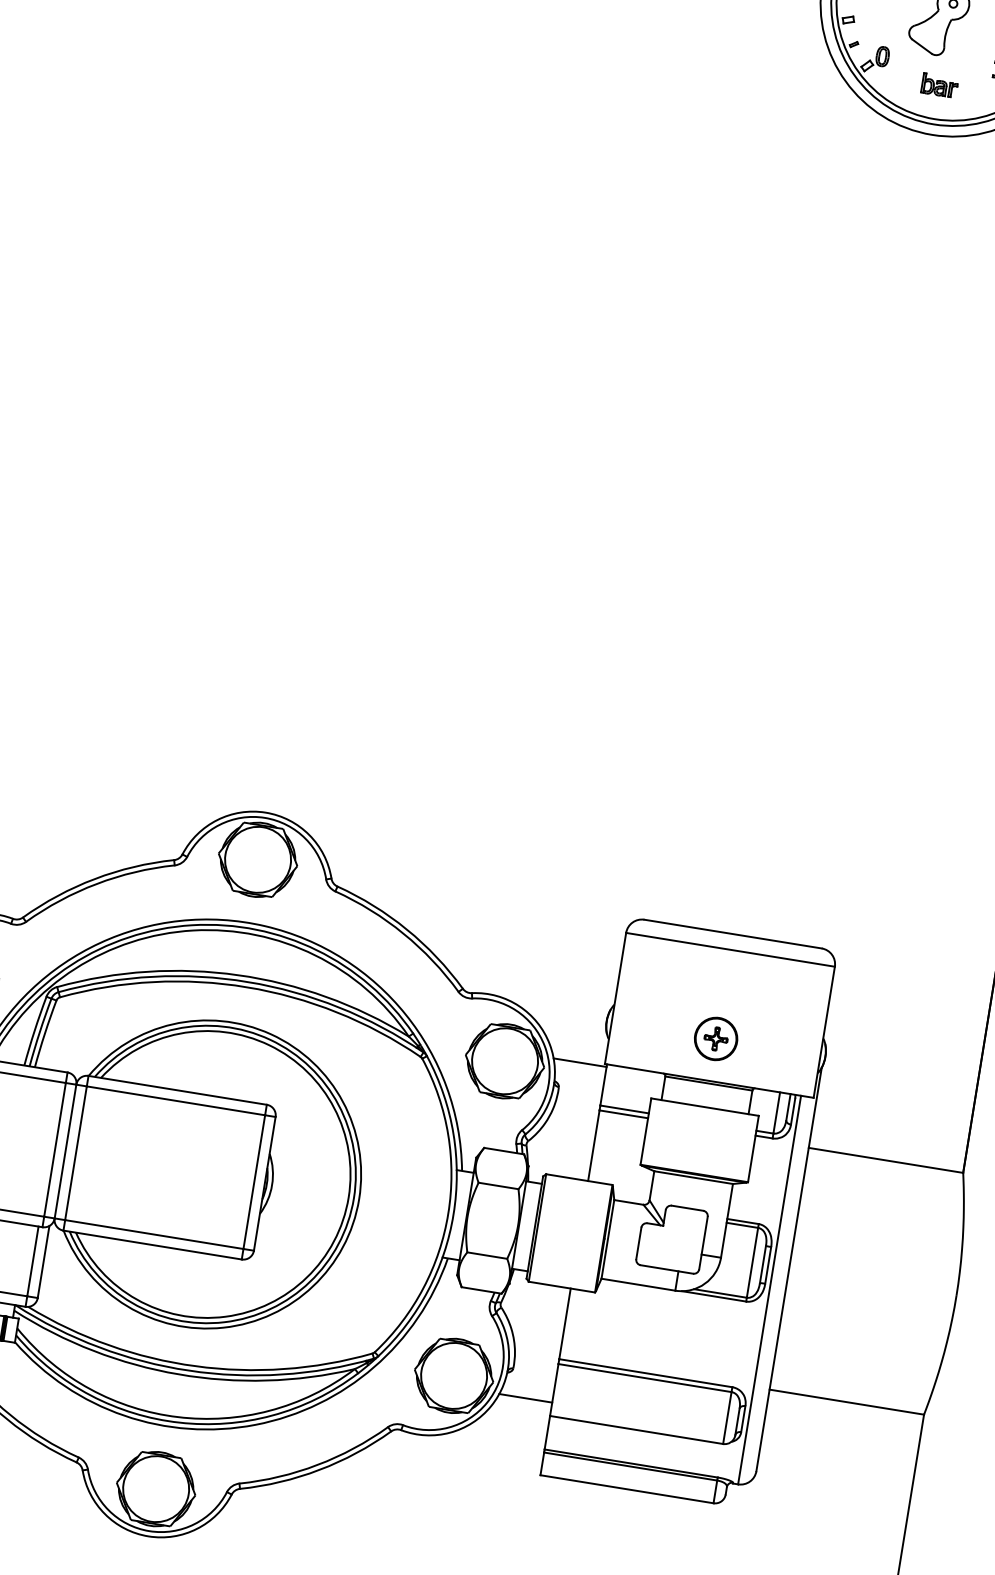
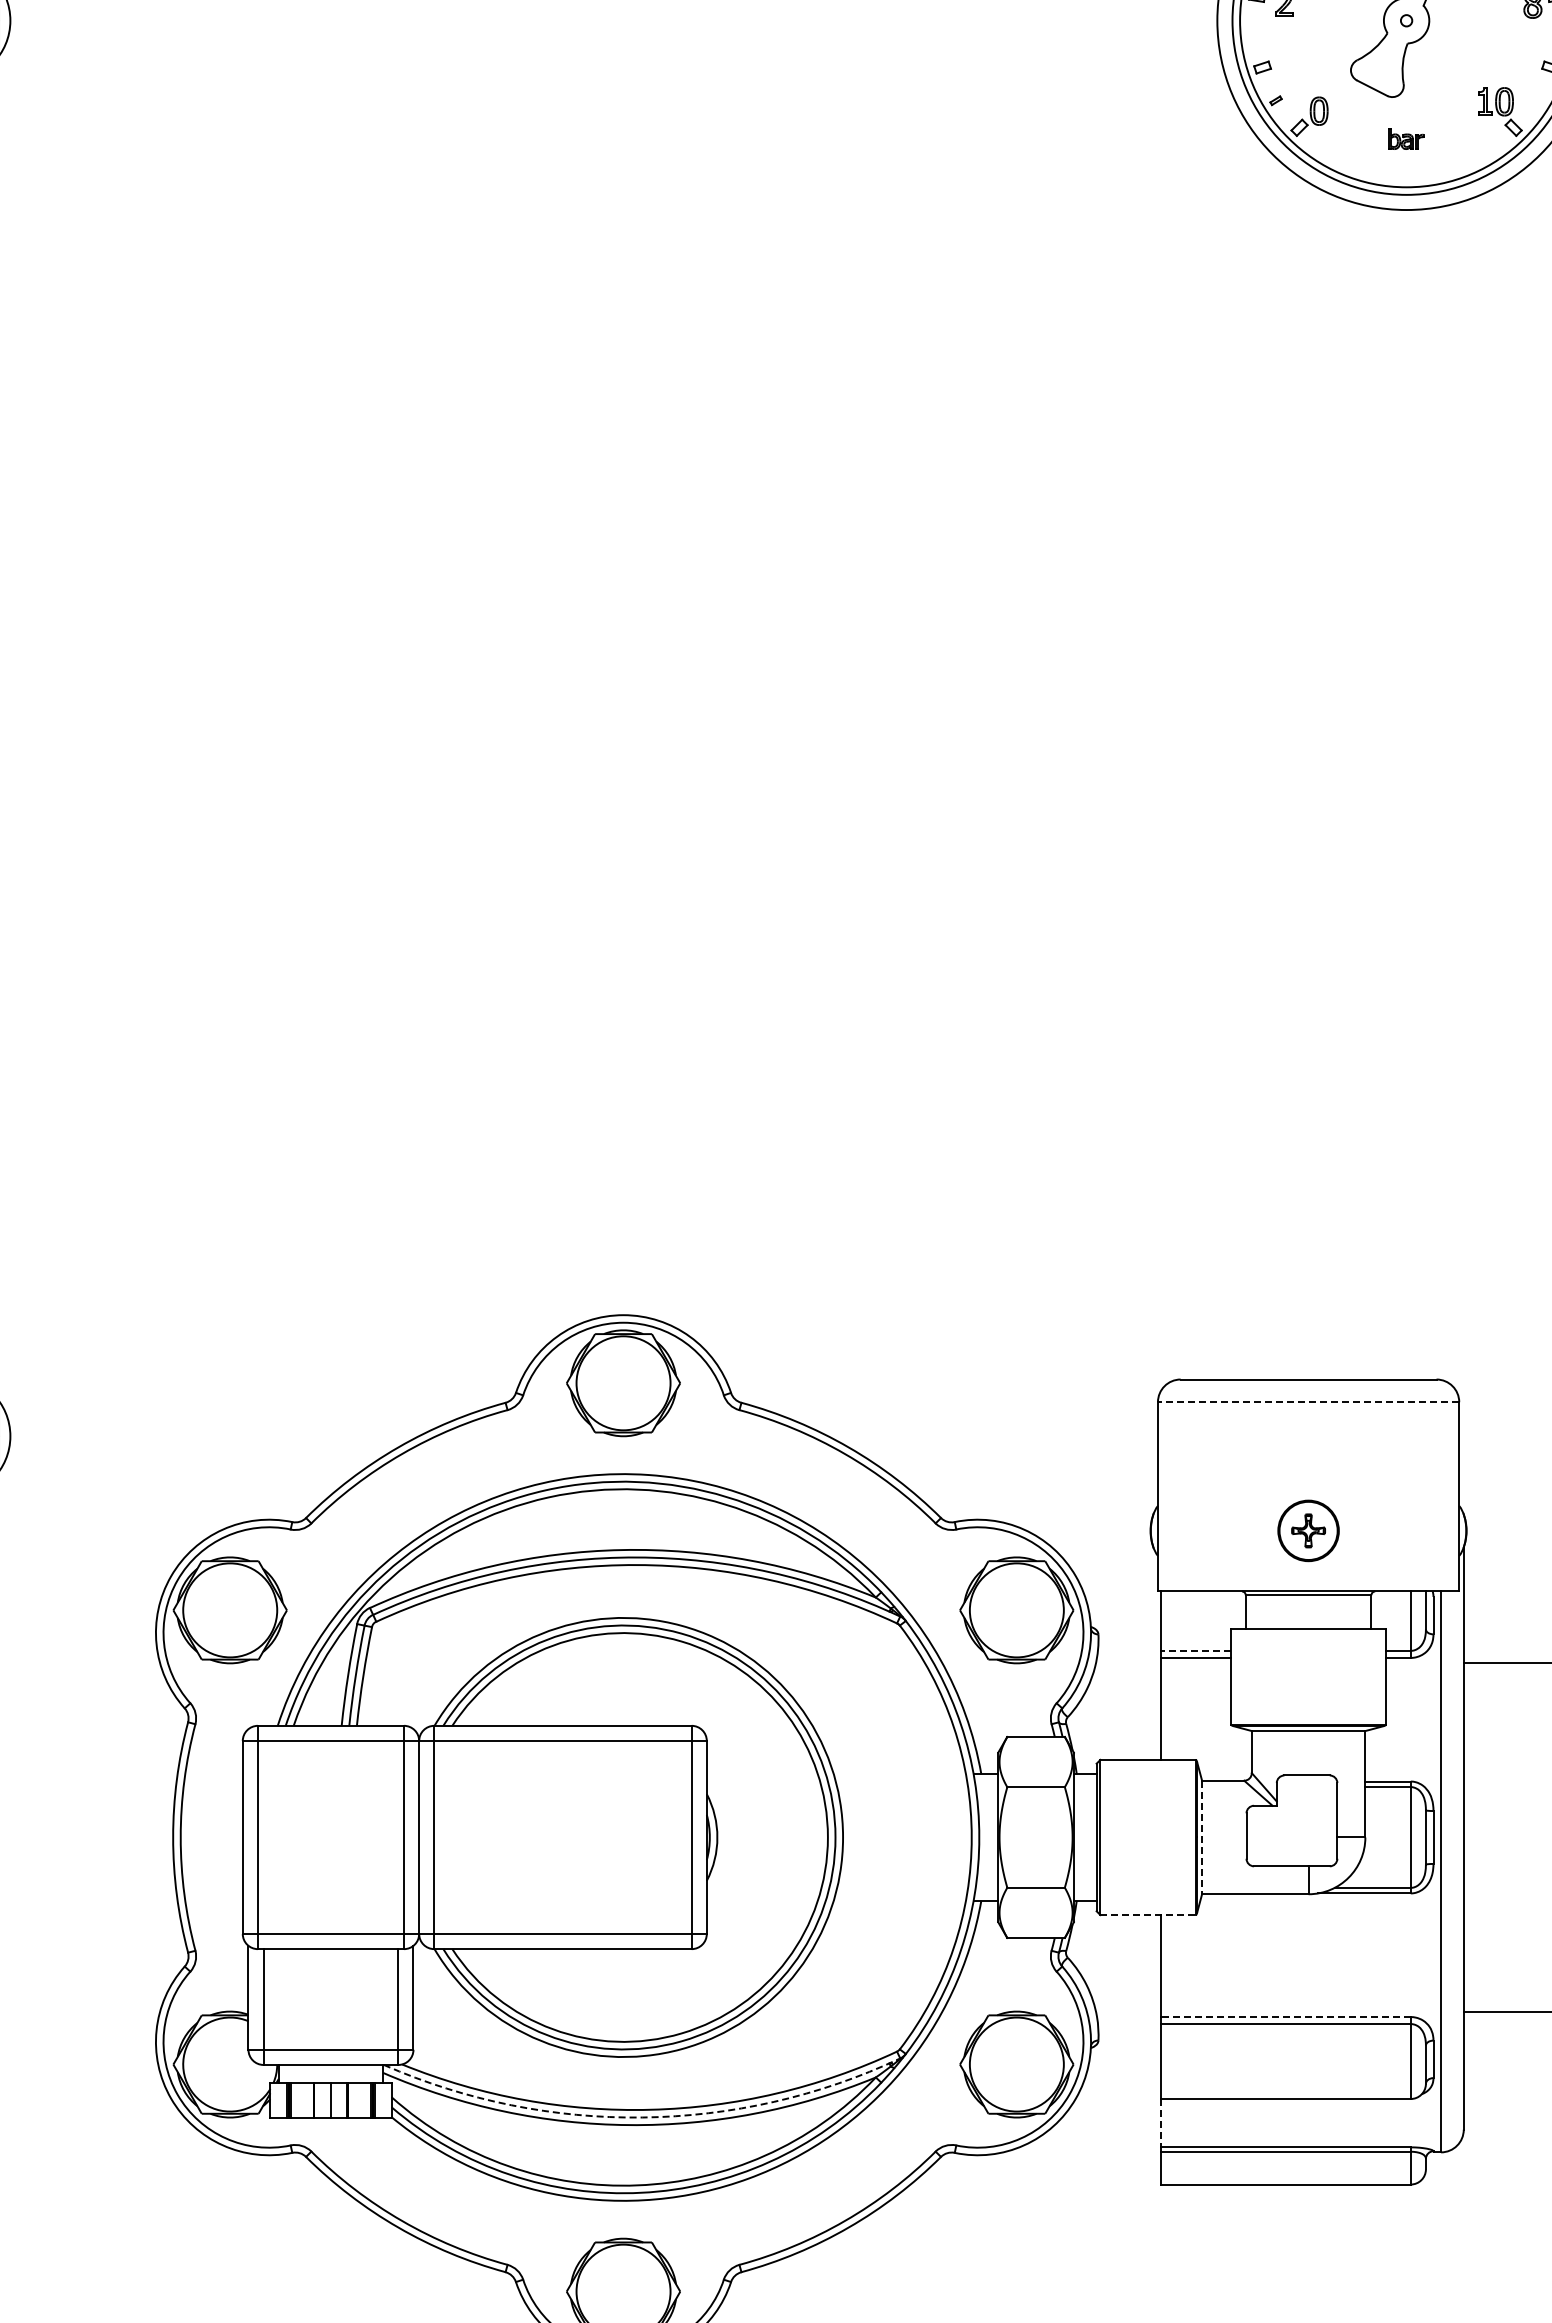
part: (939, 85) -> (1405, 139), size x0.7
line: (730, 950) -> (1308, 1402), solid -> dashed
line: (579, 1062) -> (1122, 1595), removed
line: (624, 1109) -> (1195, 1650), solid -> dashed
line: (608, 1239) -> (1202, 1837), solid -> dashed
line: (562, 1287) -> (1148, 1915), solid -> dashed
arc: (188, 1370) -> (642, 2117), solid -> dashed
line: (645, 1373) -> (1285, 2017), solid -> dashed
line: (525, 1398) -> (1122, 2079), removed
line: (547, 1432) -> (1160, 2123), solid -> dashed

